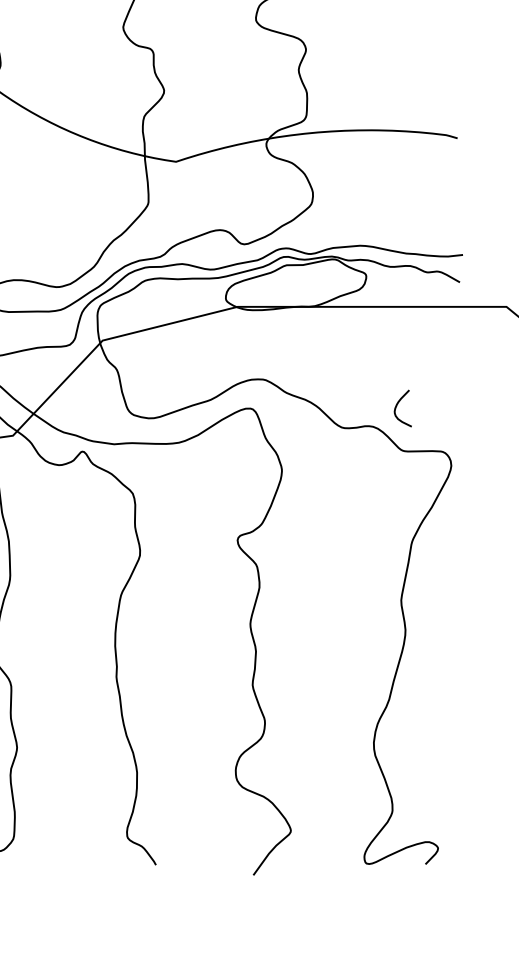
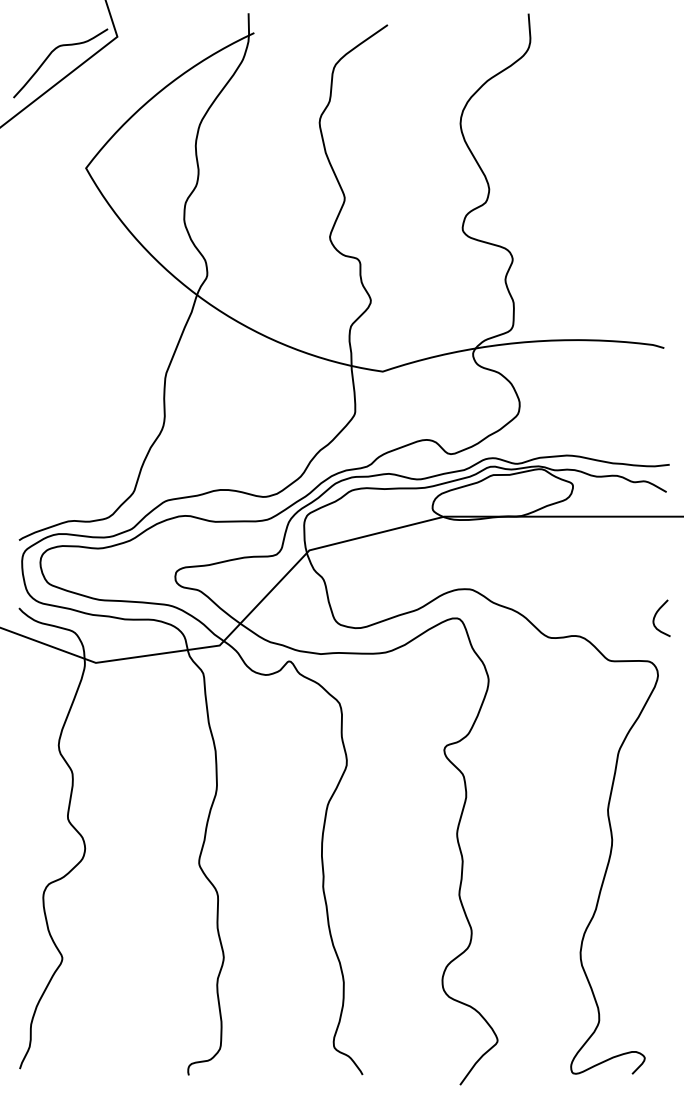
curve: (397, 405) -> (656, 615), moved

